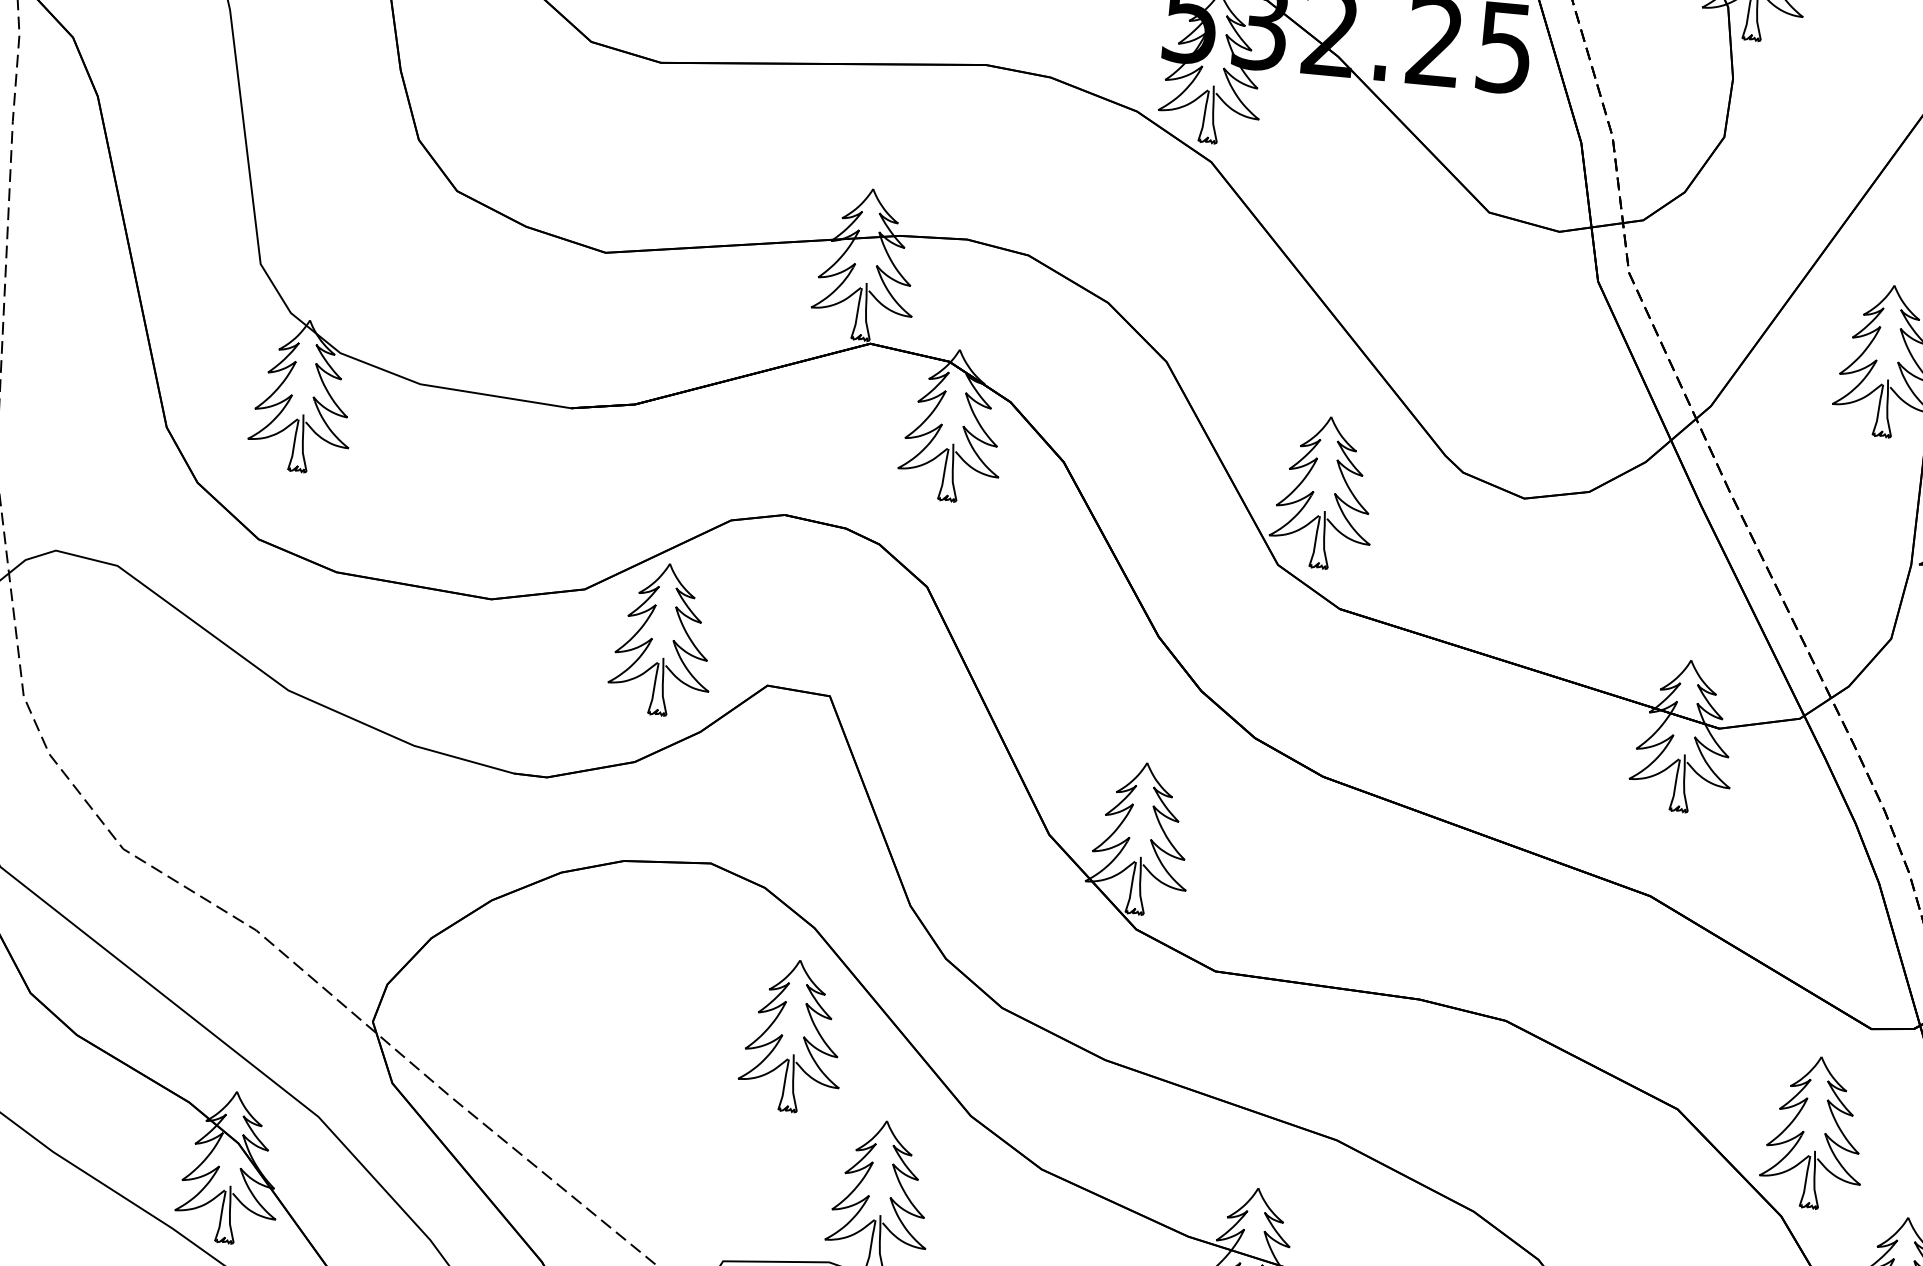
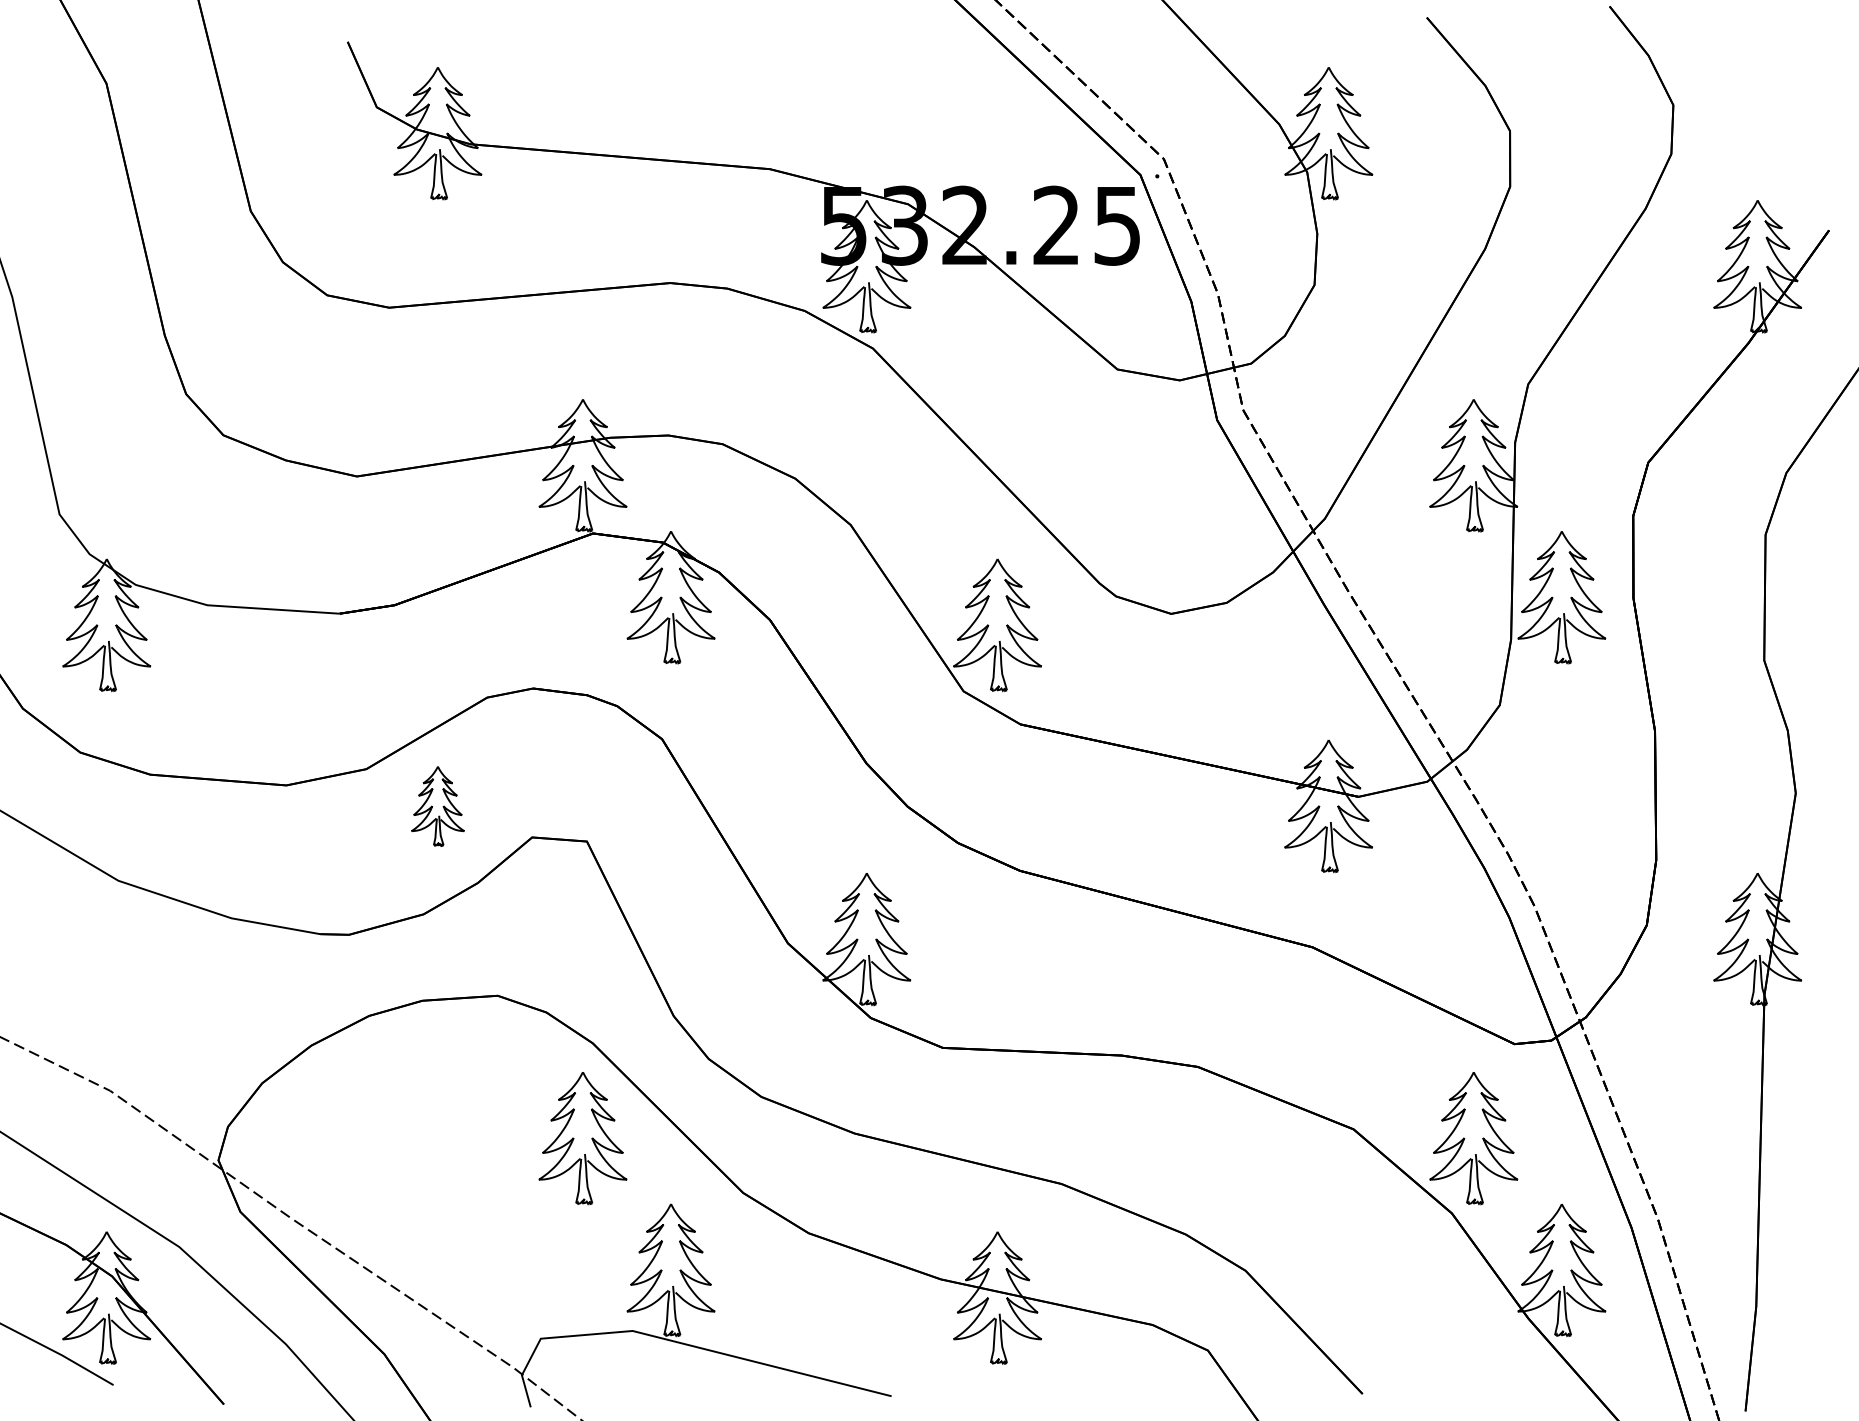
part: (662, 639) -> (437, 806), size x0.6

